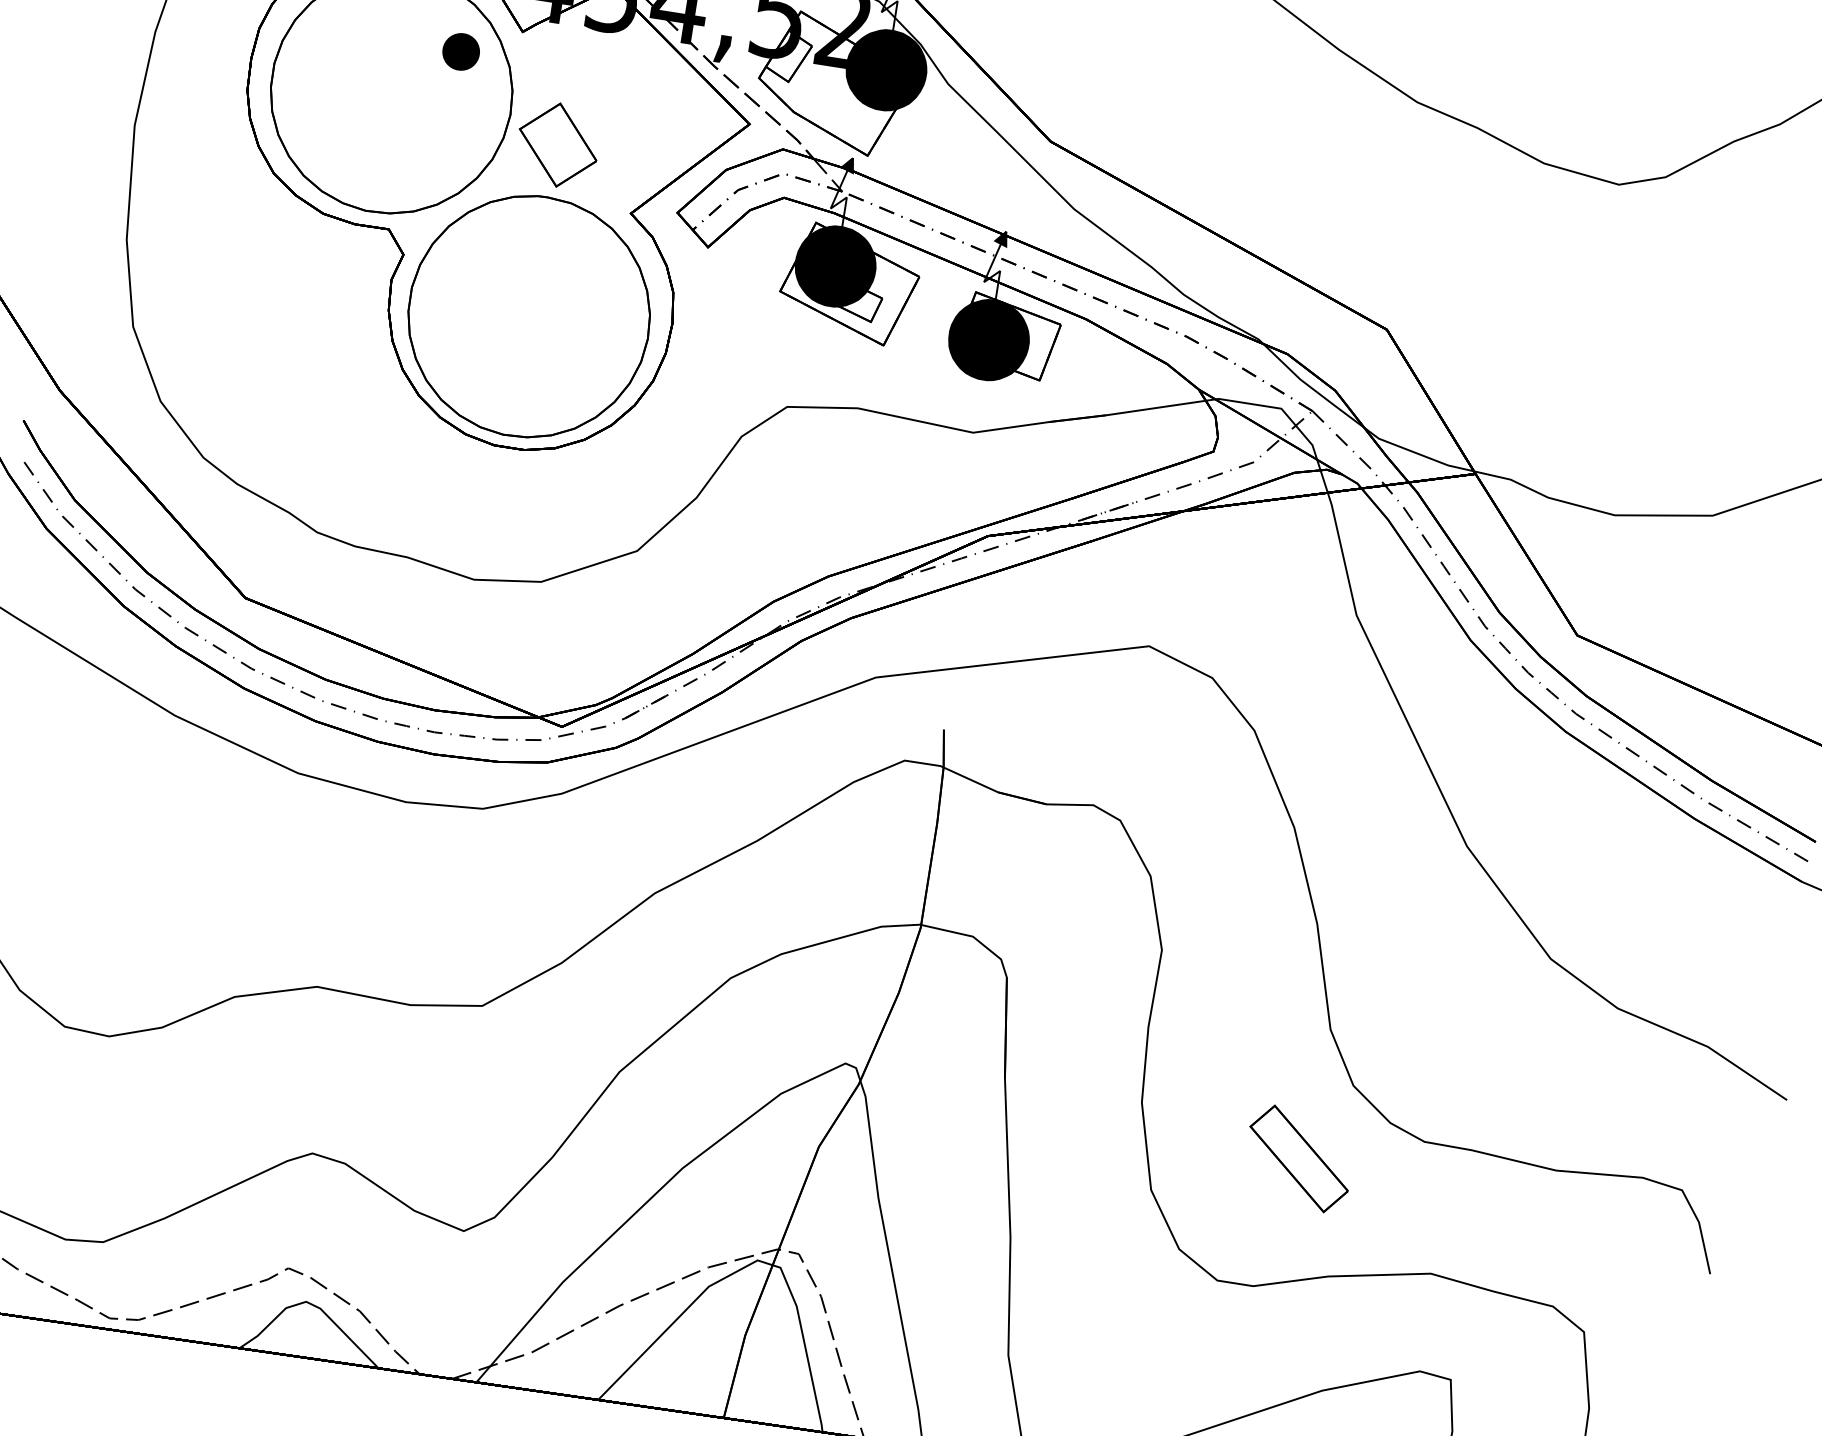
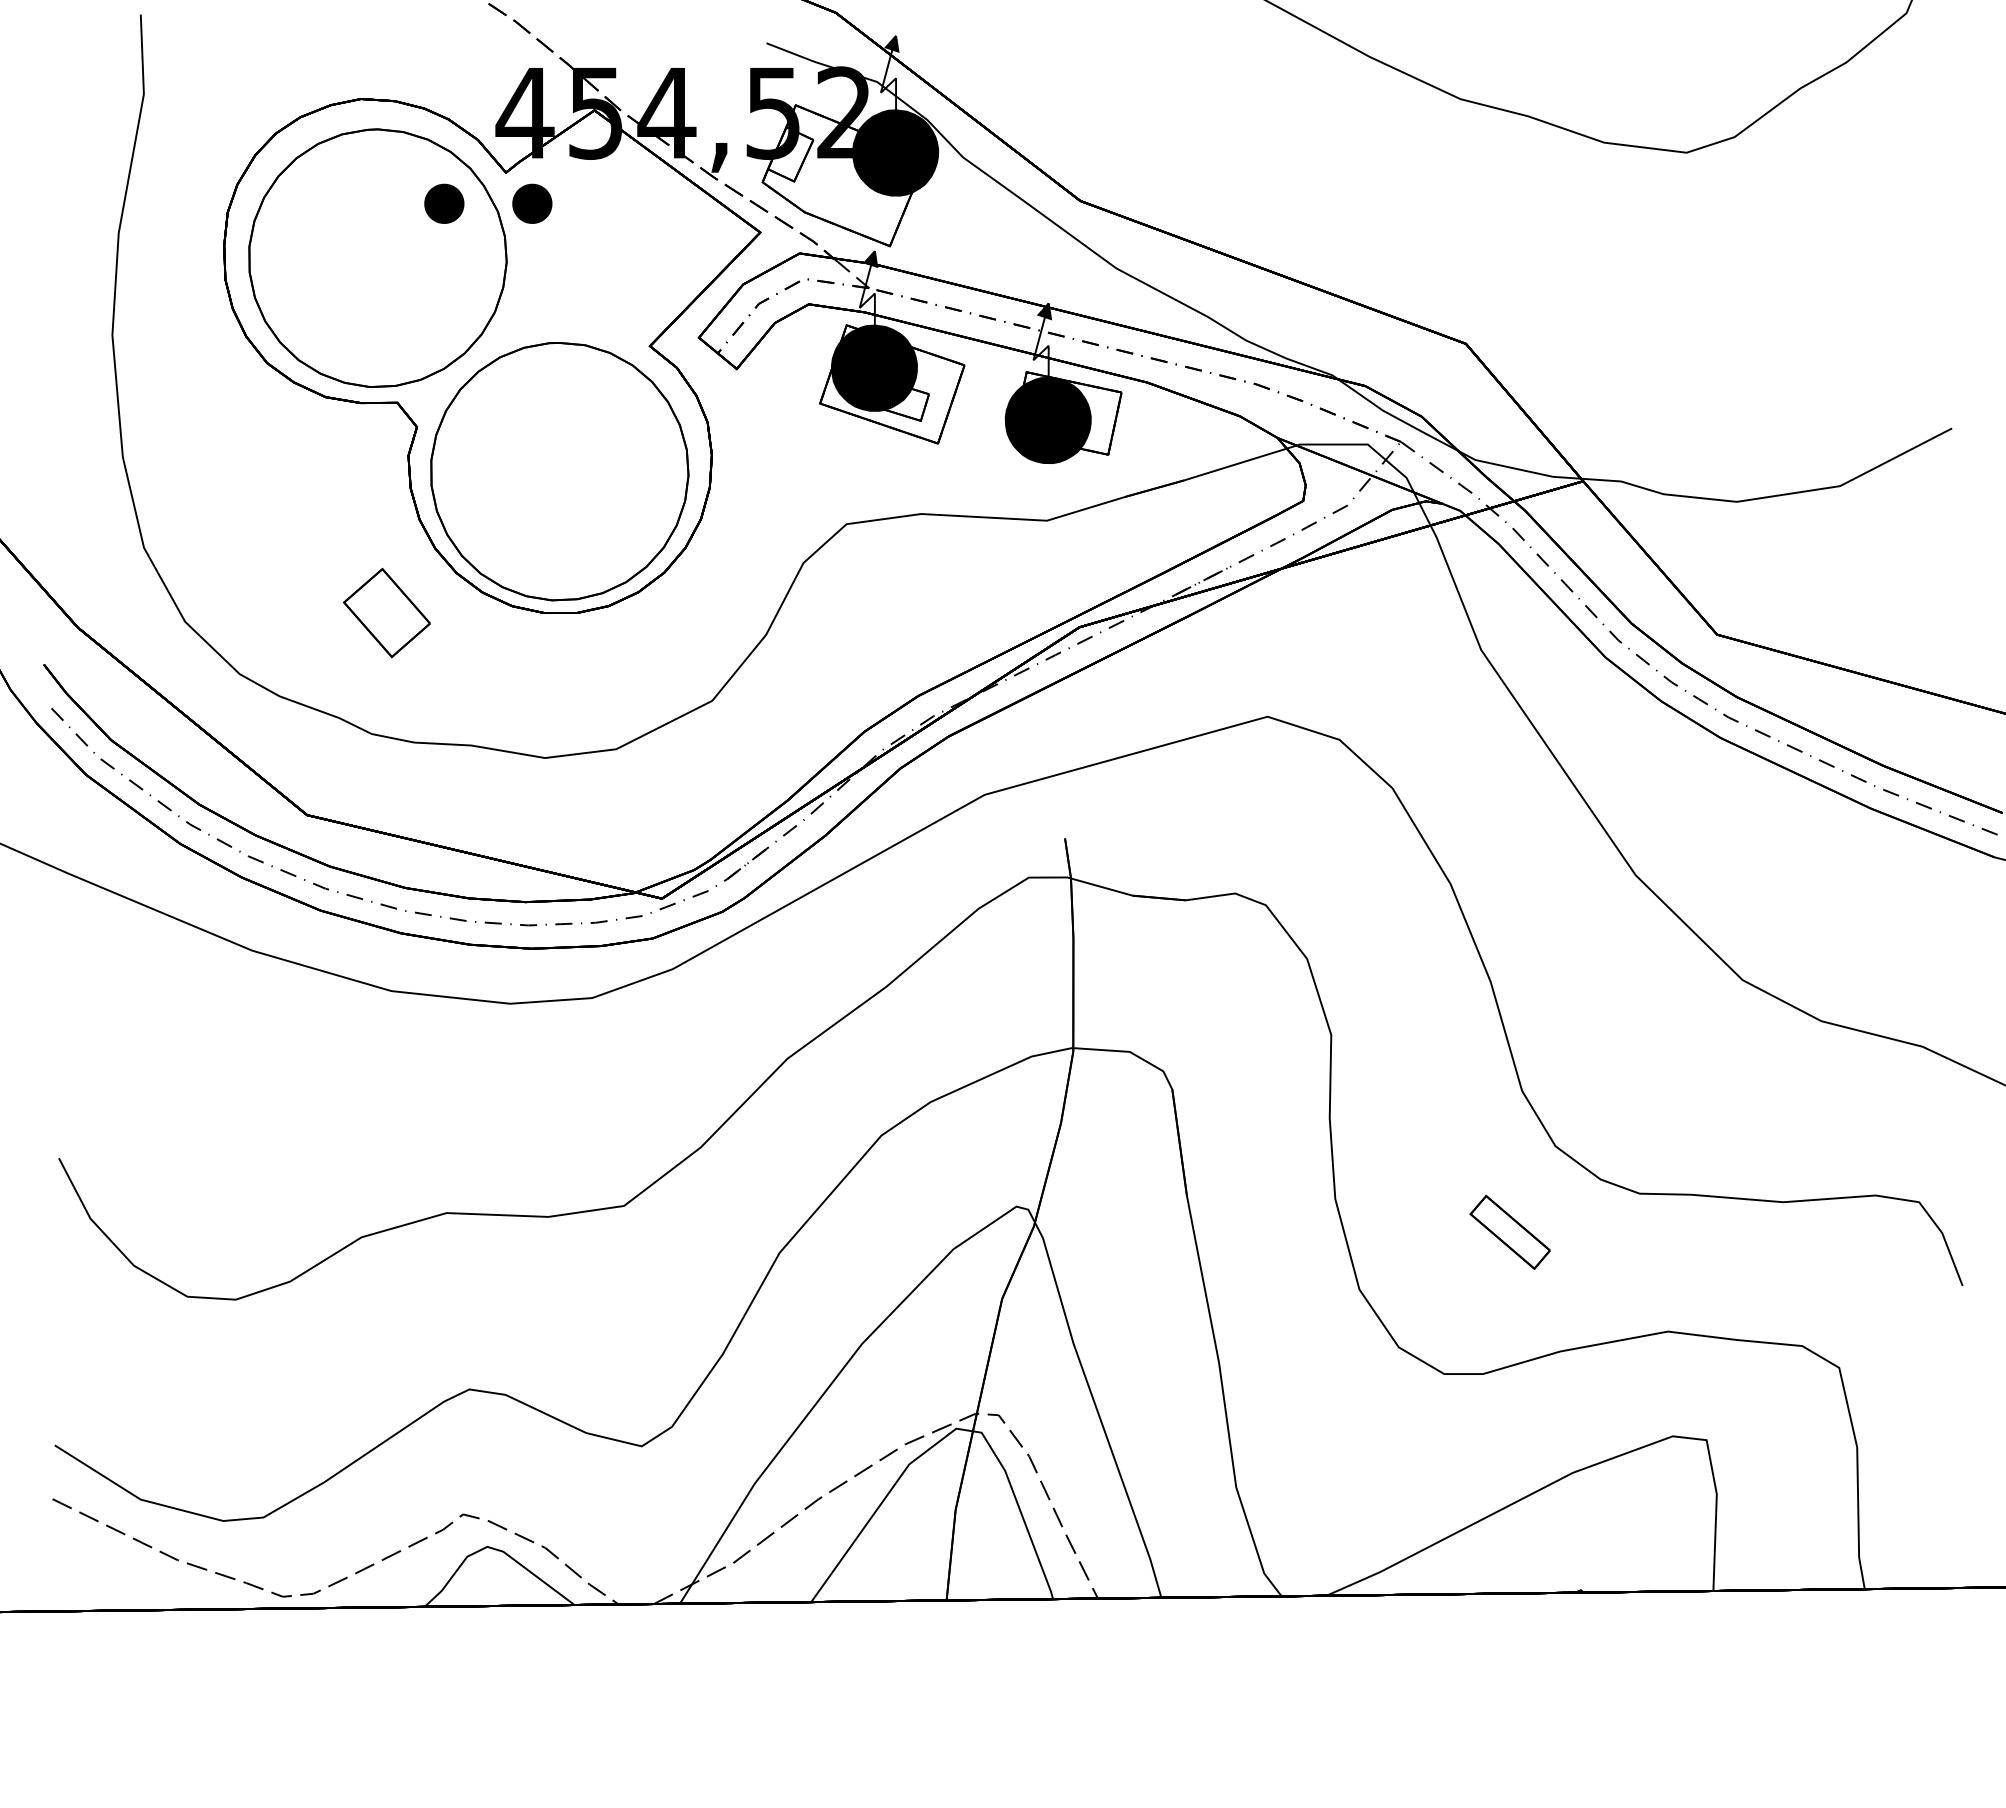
part: (542, 64) -> (532, 203), added
part: (557, 144) -> (386, 612), moved
part: (1298, 1158) -> (1509, 1232), size x0.7

